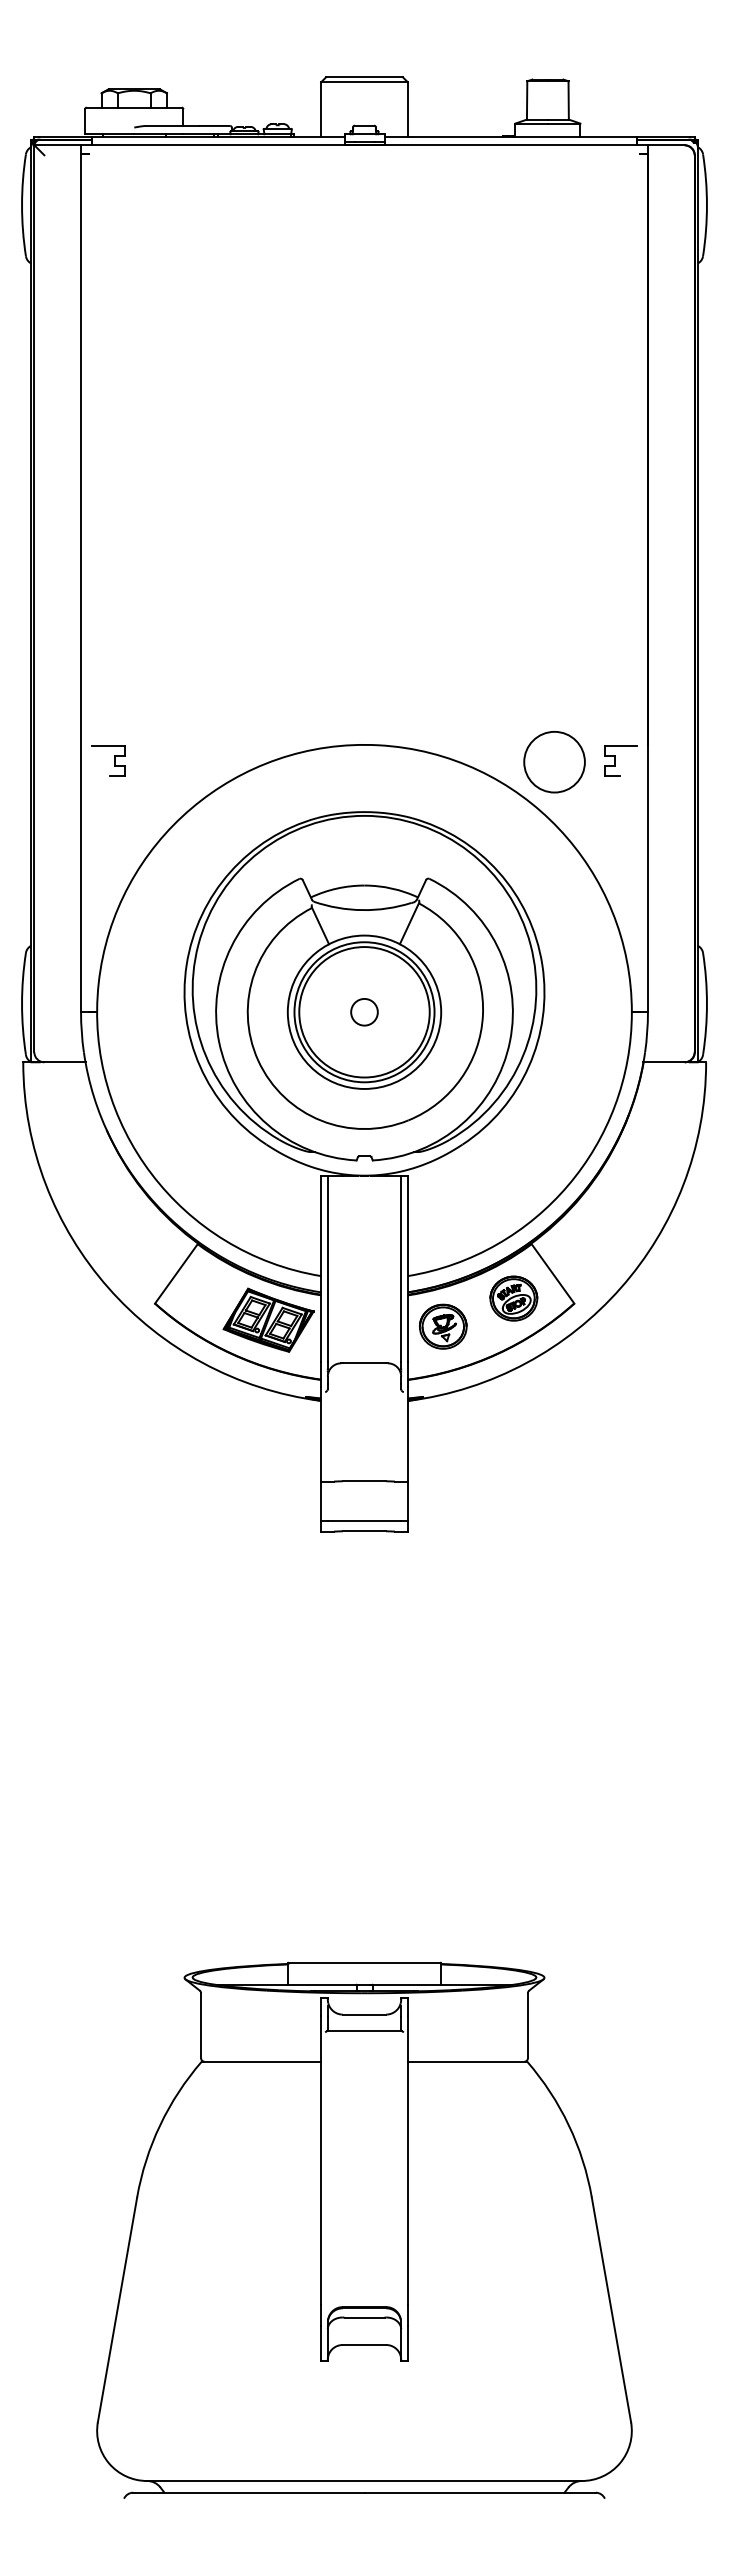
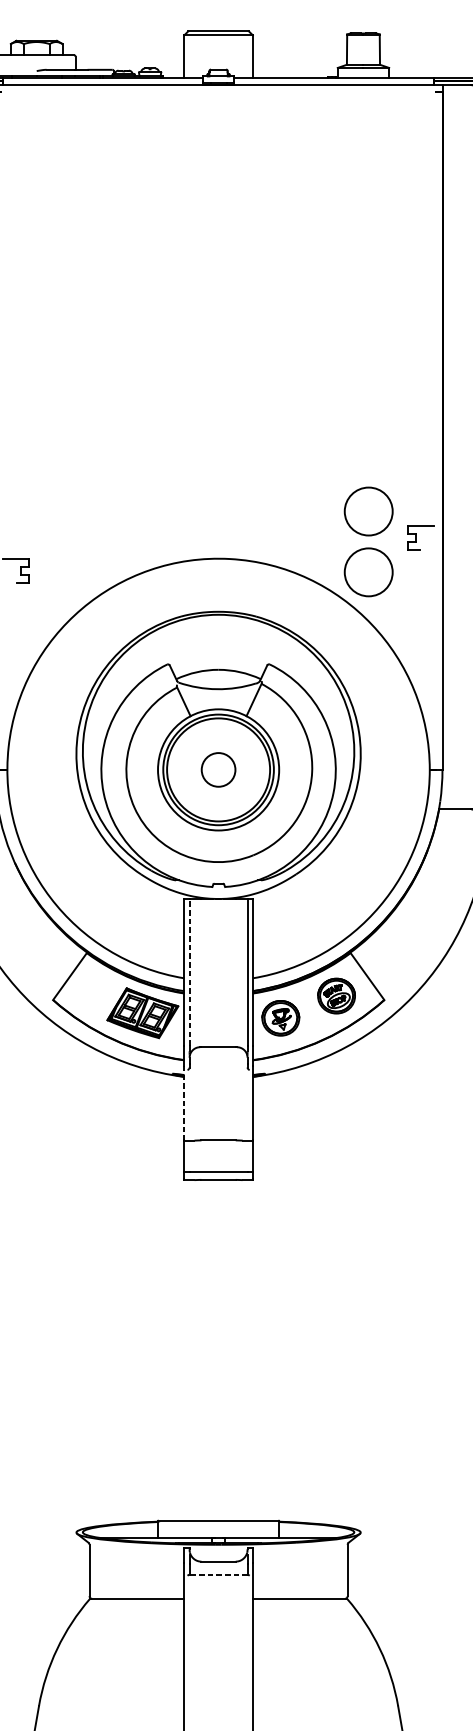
circle: (554, 685) -> (368, 511), added
part: (620, 760) -> (420, 537), moved
circle: (364, 1011) -> (218, 769), size x1.6
line: (327, 1268) -> (189, 972), solid -> dashed
line: (321, 1433) -> (184, 1102), solid -> dashed
line: (364, 2031) -> (218, 1575), solid -> dashed

